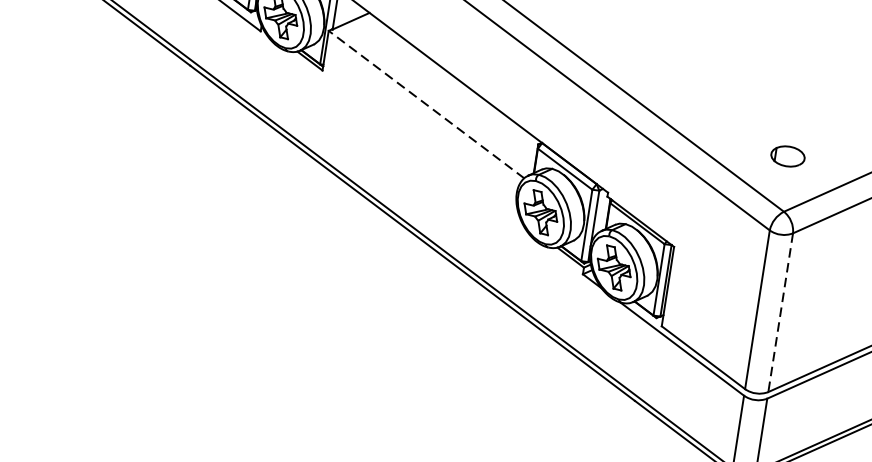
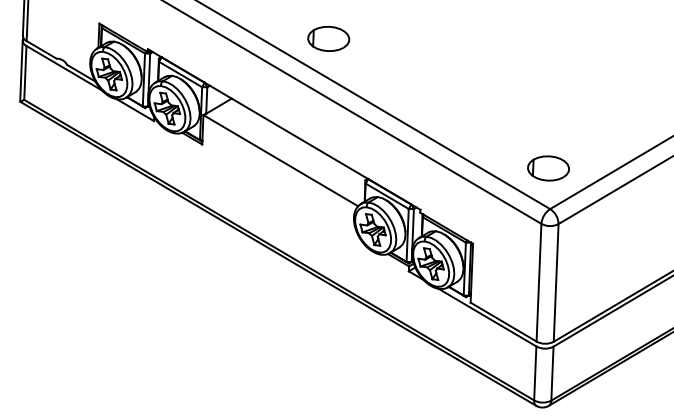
line: (426, 104) -> (280, 160), dashed -> solid
part: (787, 156) -> (548, 168), size x1.67
line: (781, 312) -> (556, 282), dashed -> solid

